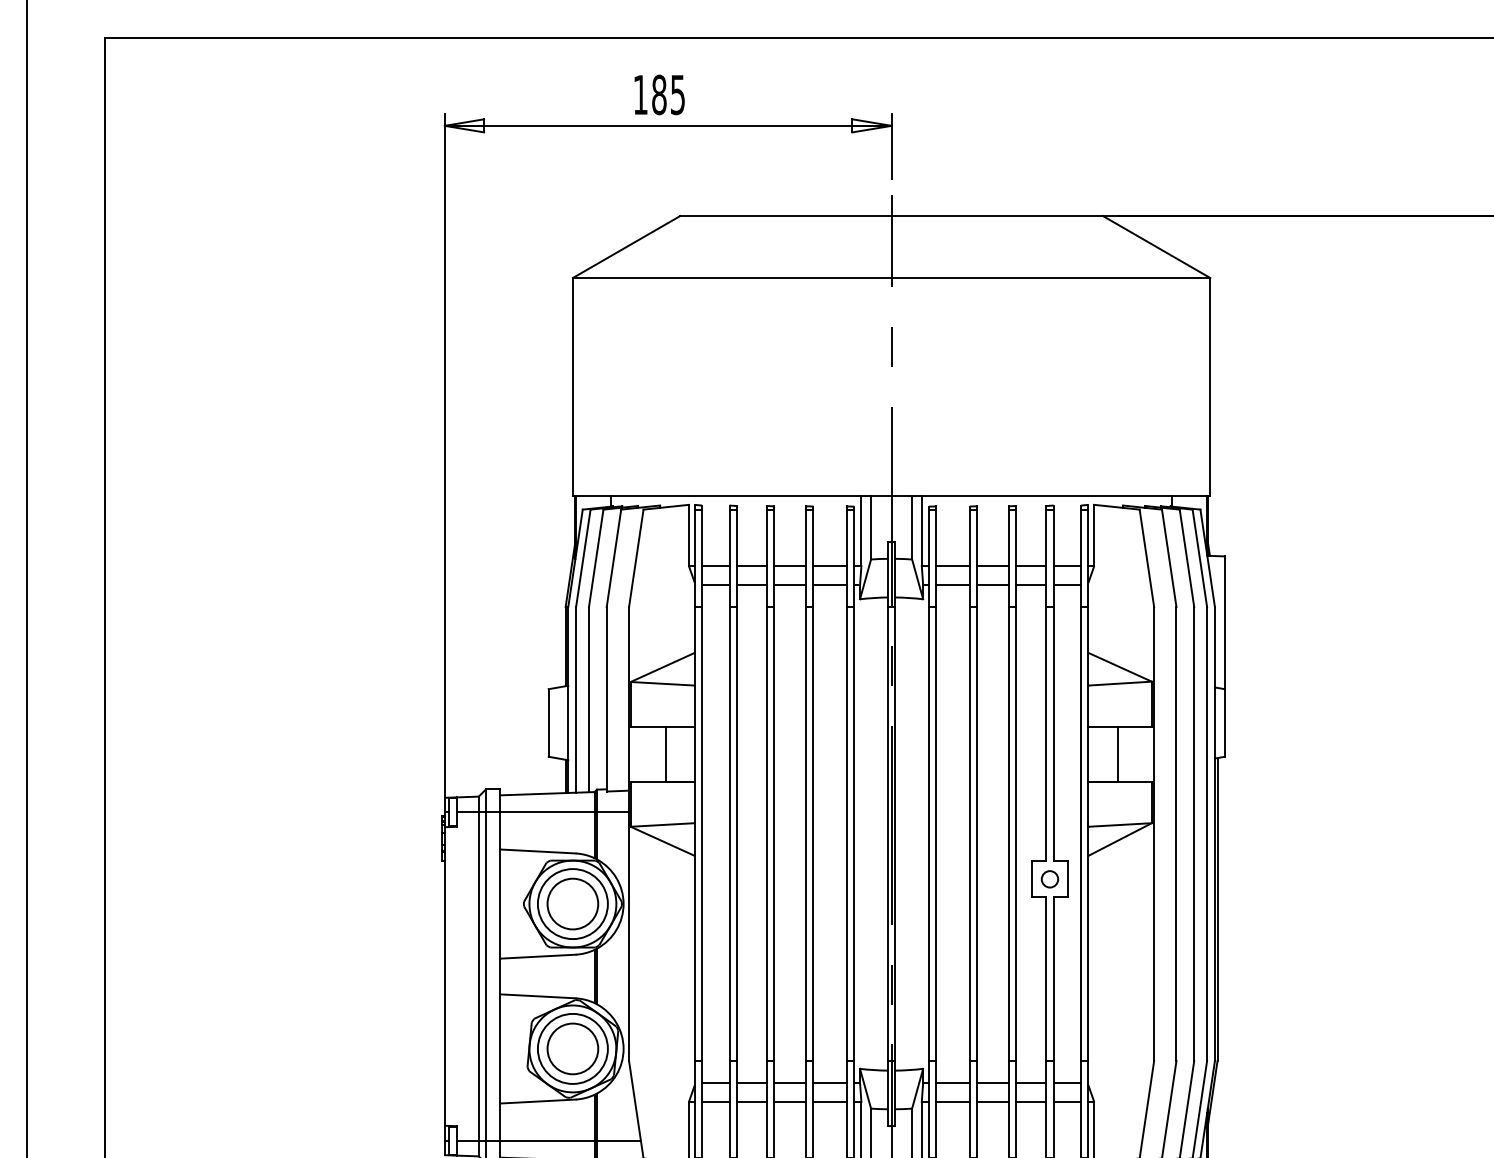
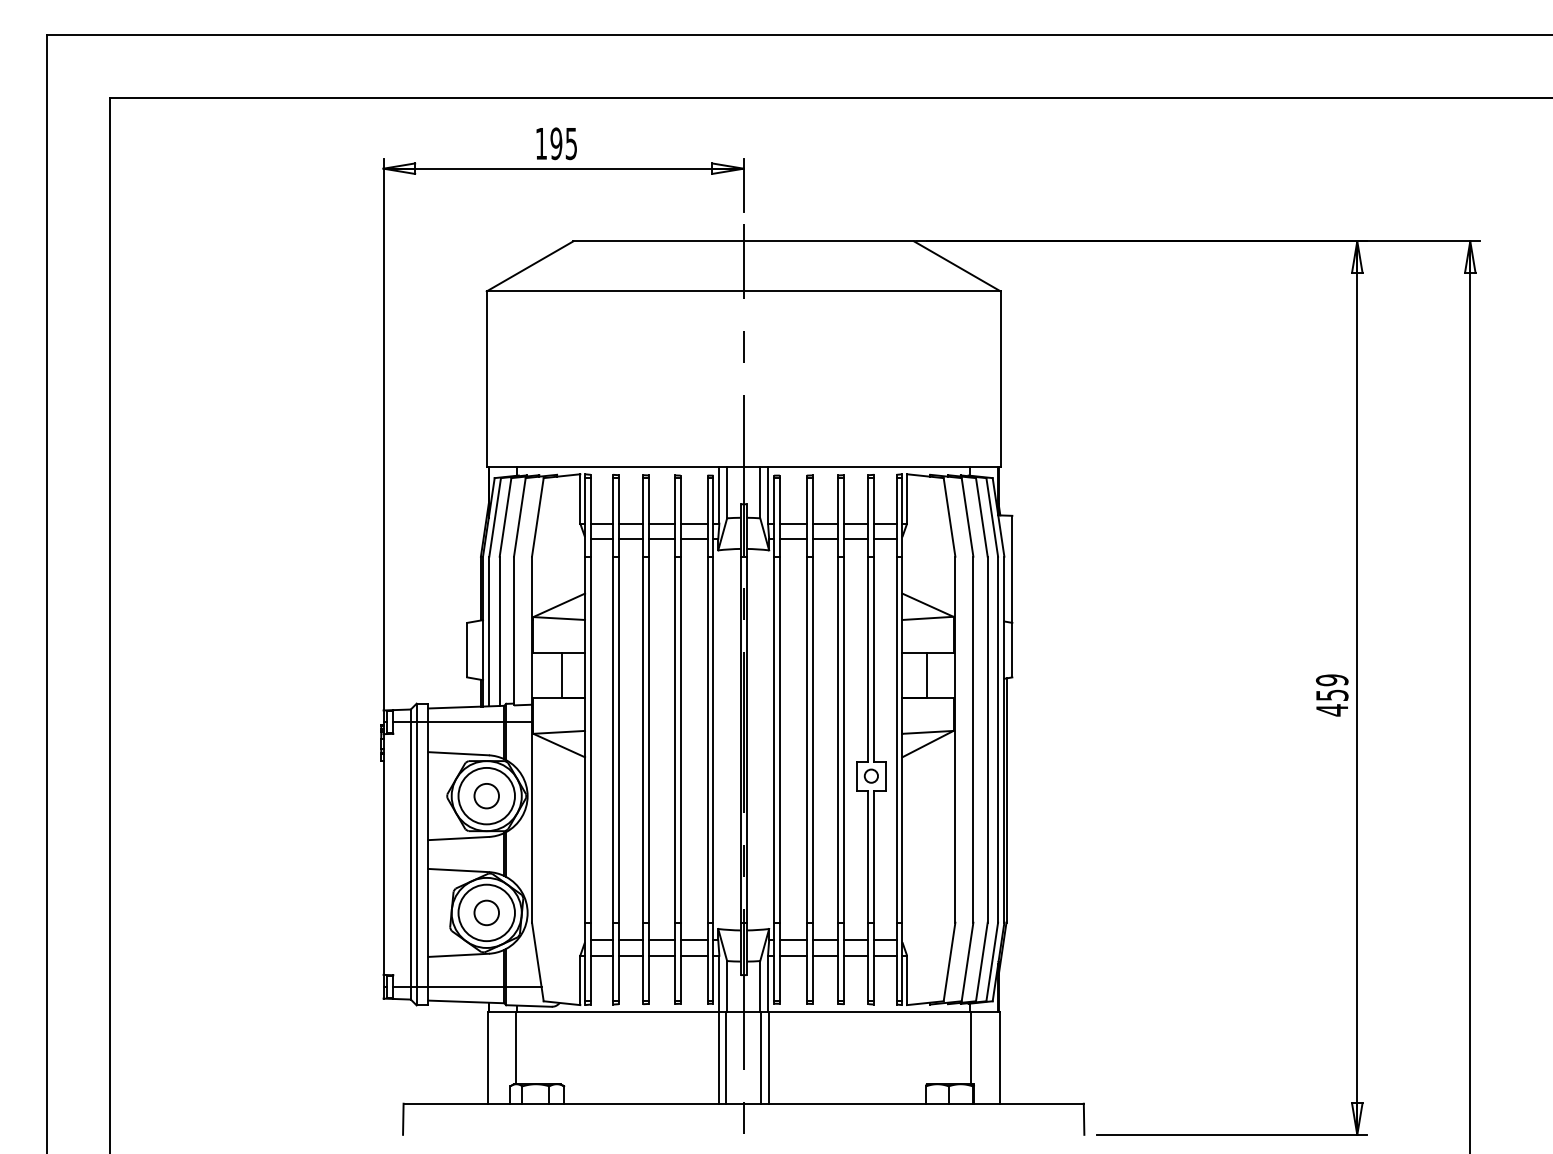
text: (659, 94) -> (556, 143), 185 -> 195
circle: (572, 903) -> (486, 795), size x0.6
circle: (572, 1048) -> (486, 912), size x0.6

